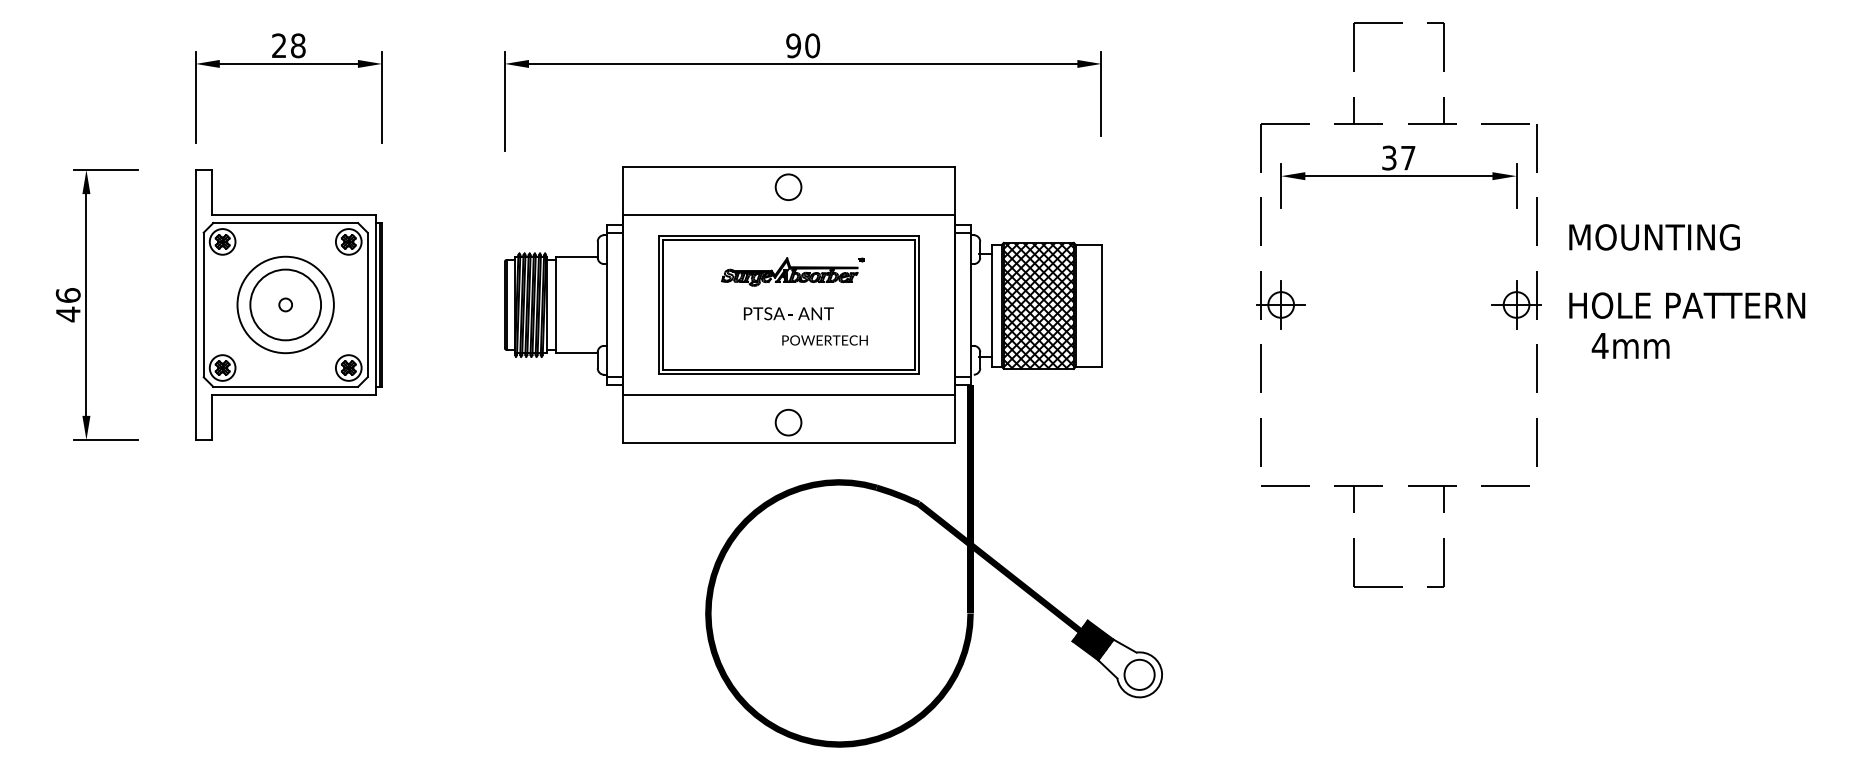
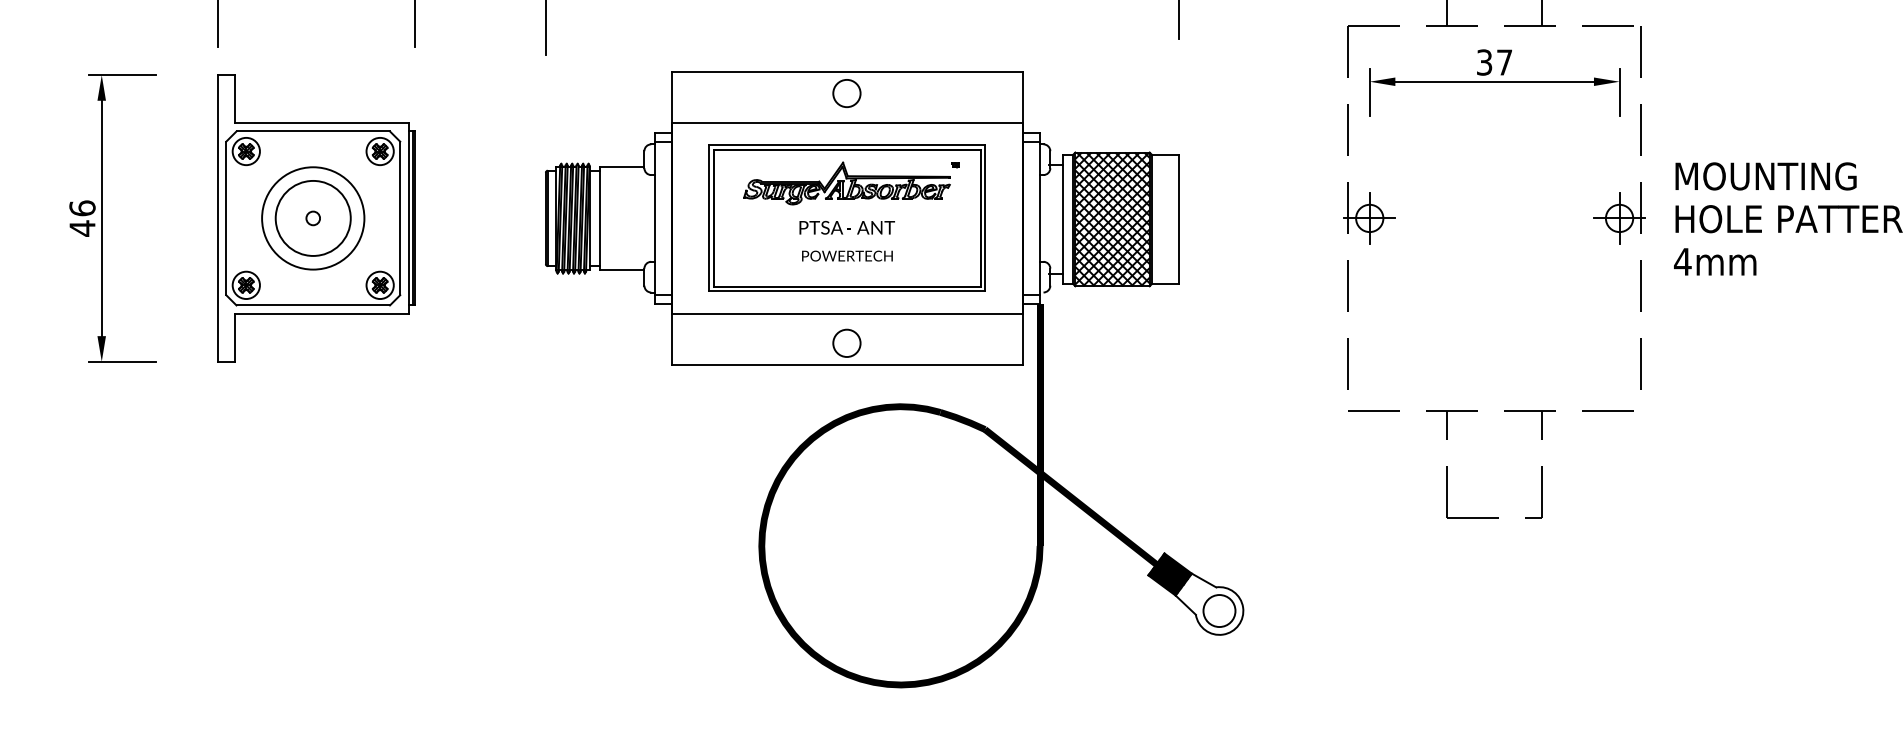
text: (1654, 237) -> (1765, 176), moved
part: (792, 271) -> (851, 182), size x1.43
text: (824, 340) -> (846, 256), moved
text: (1630, 345) -> (1715, 261), moved

